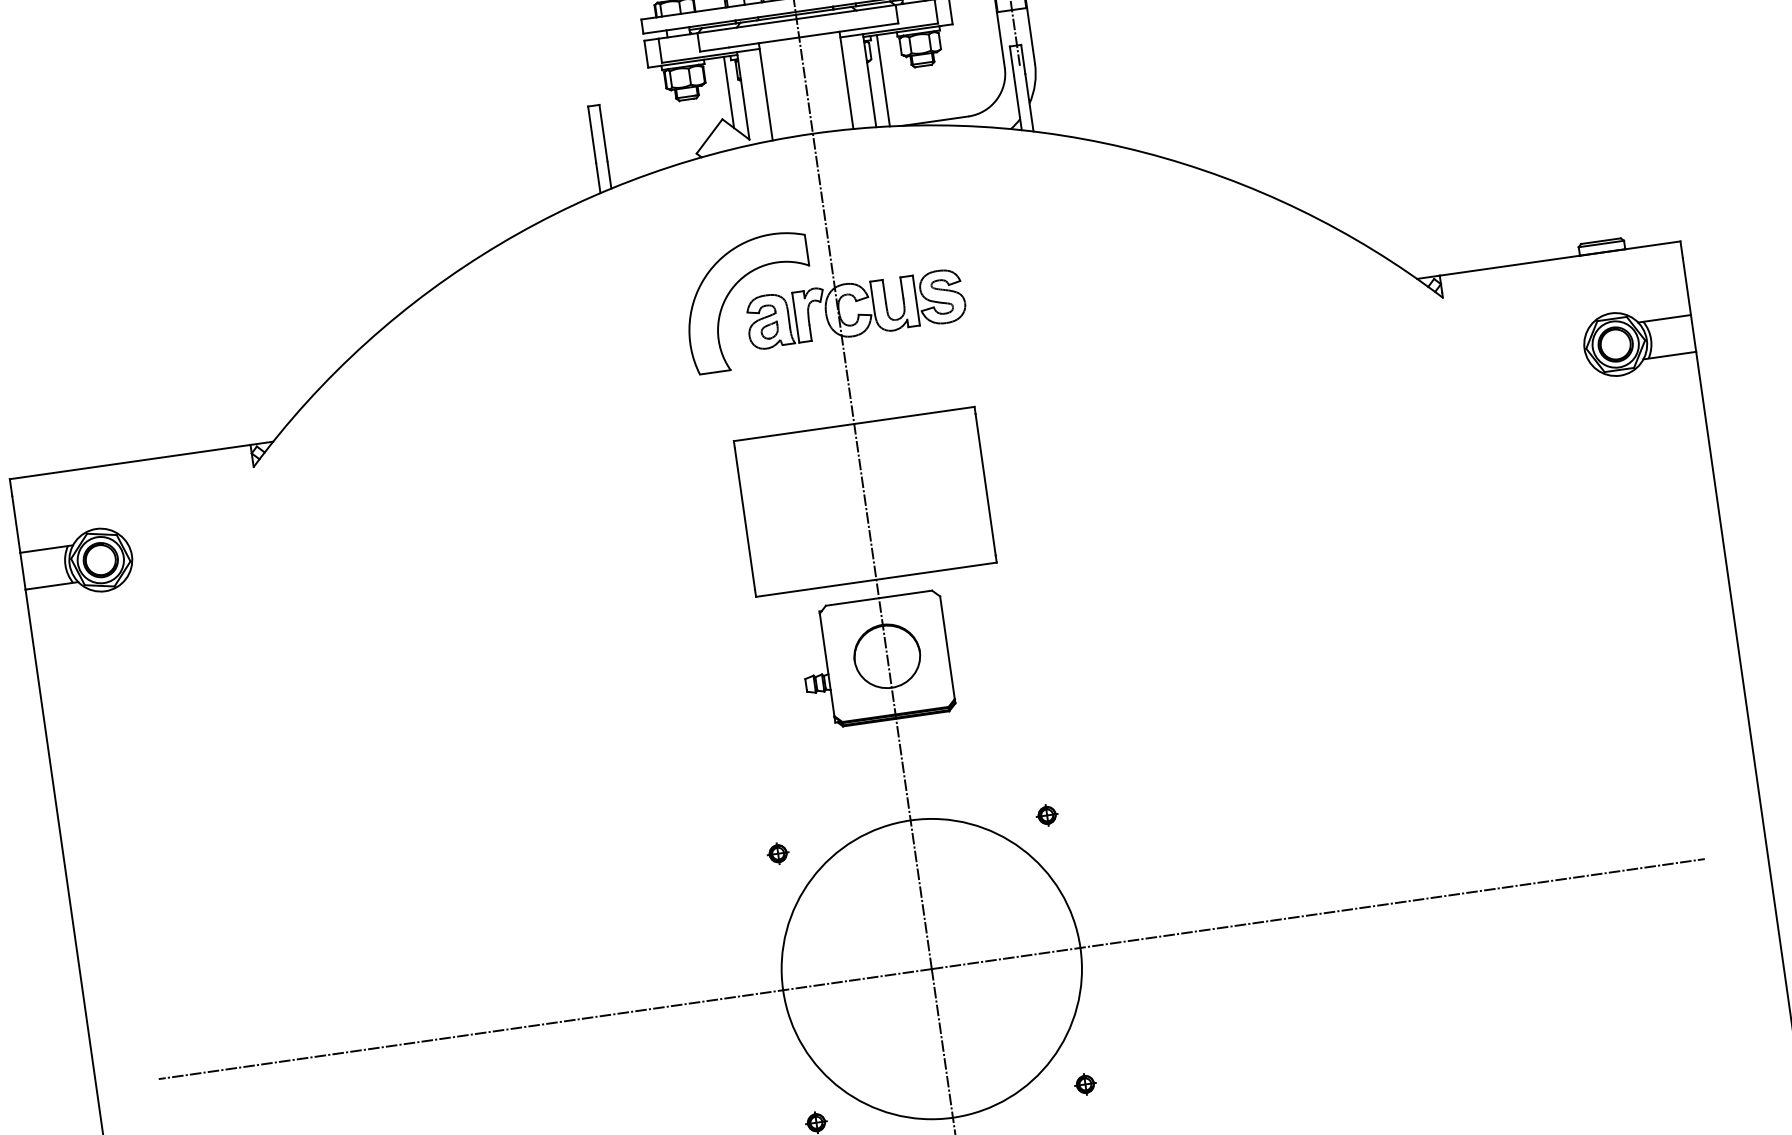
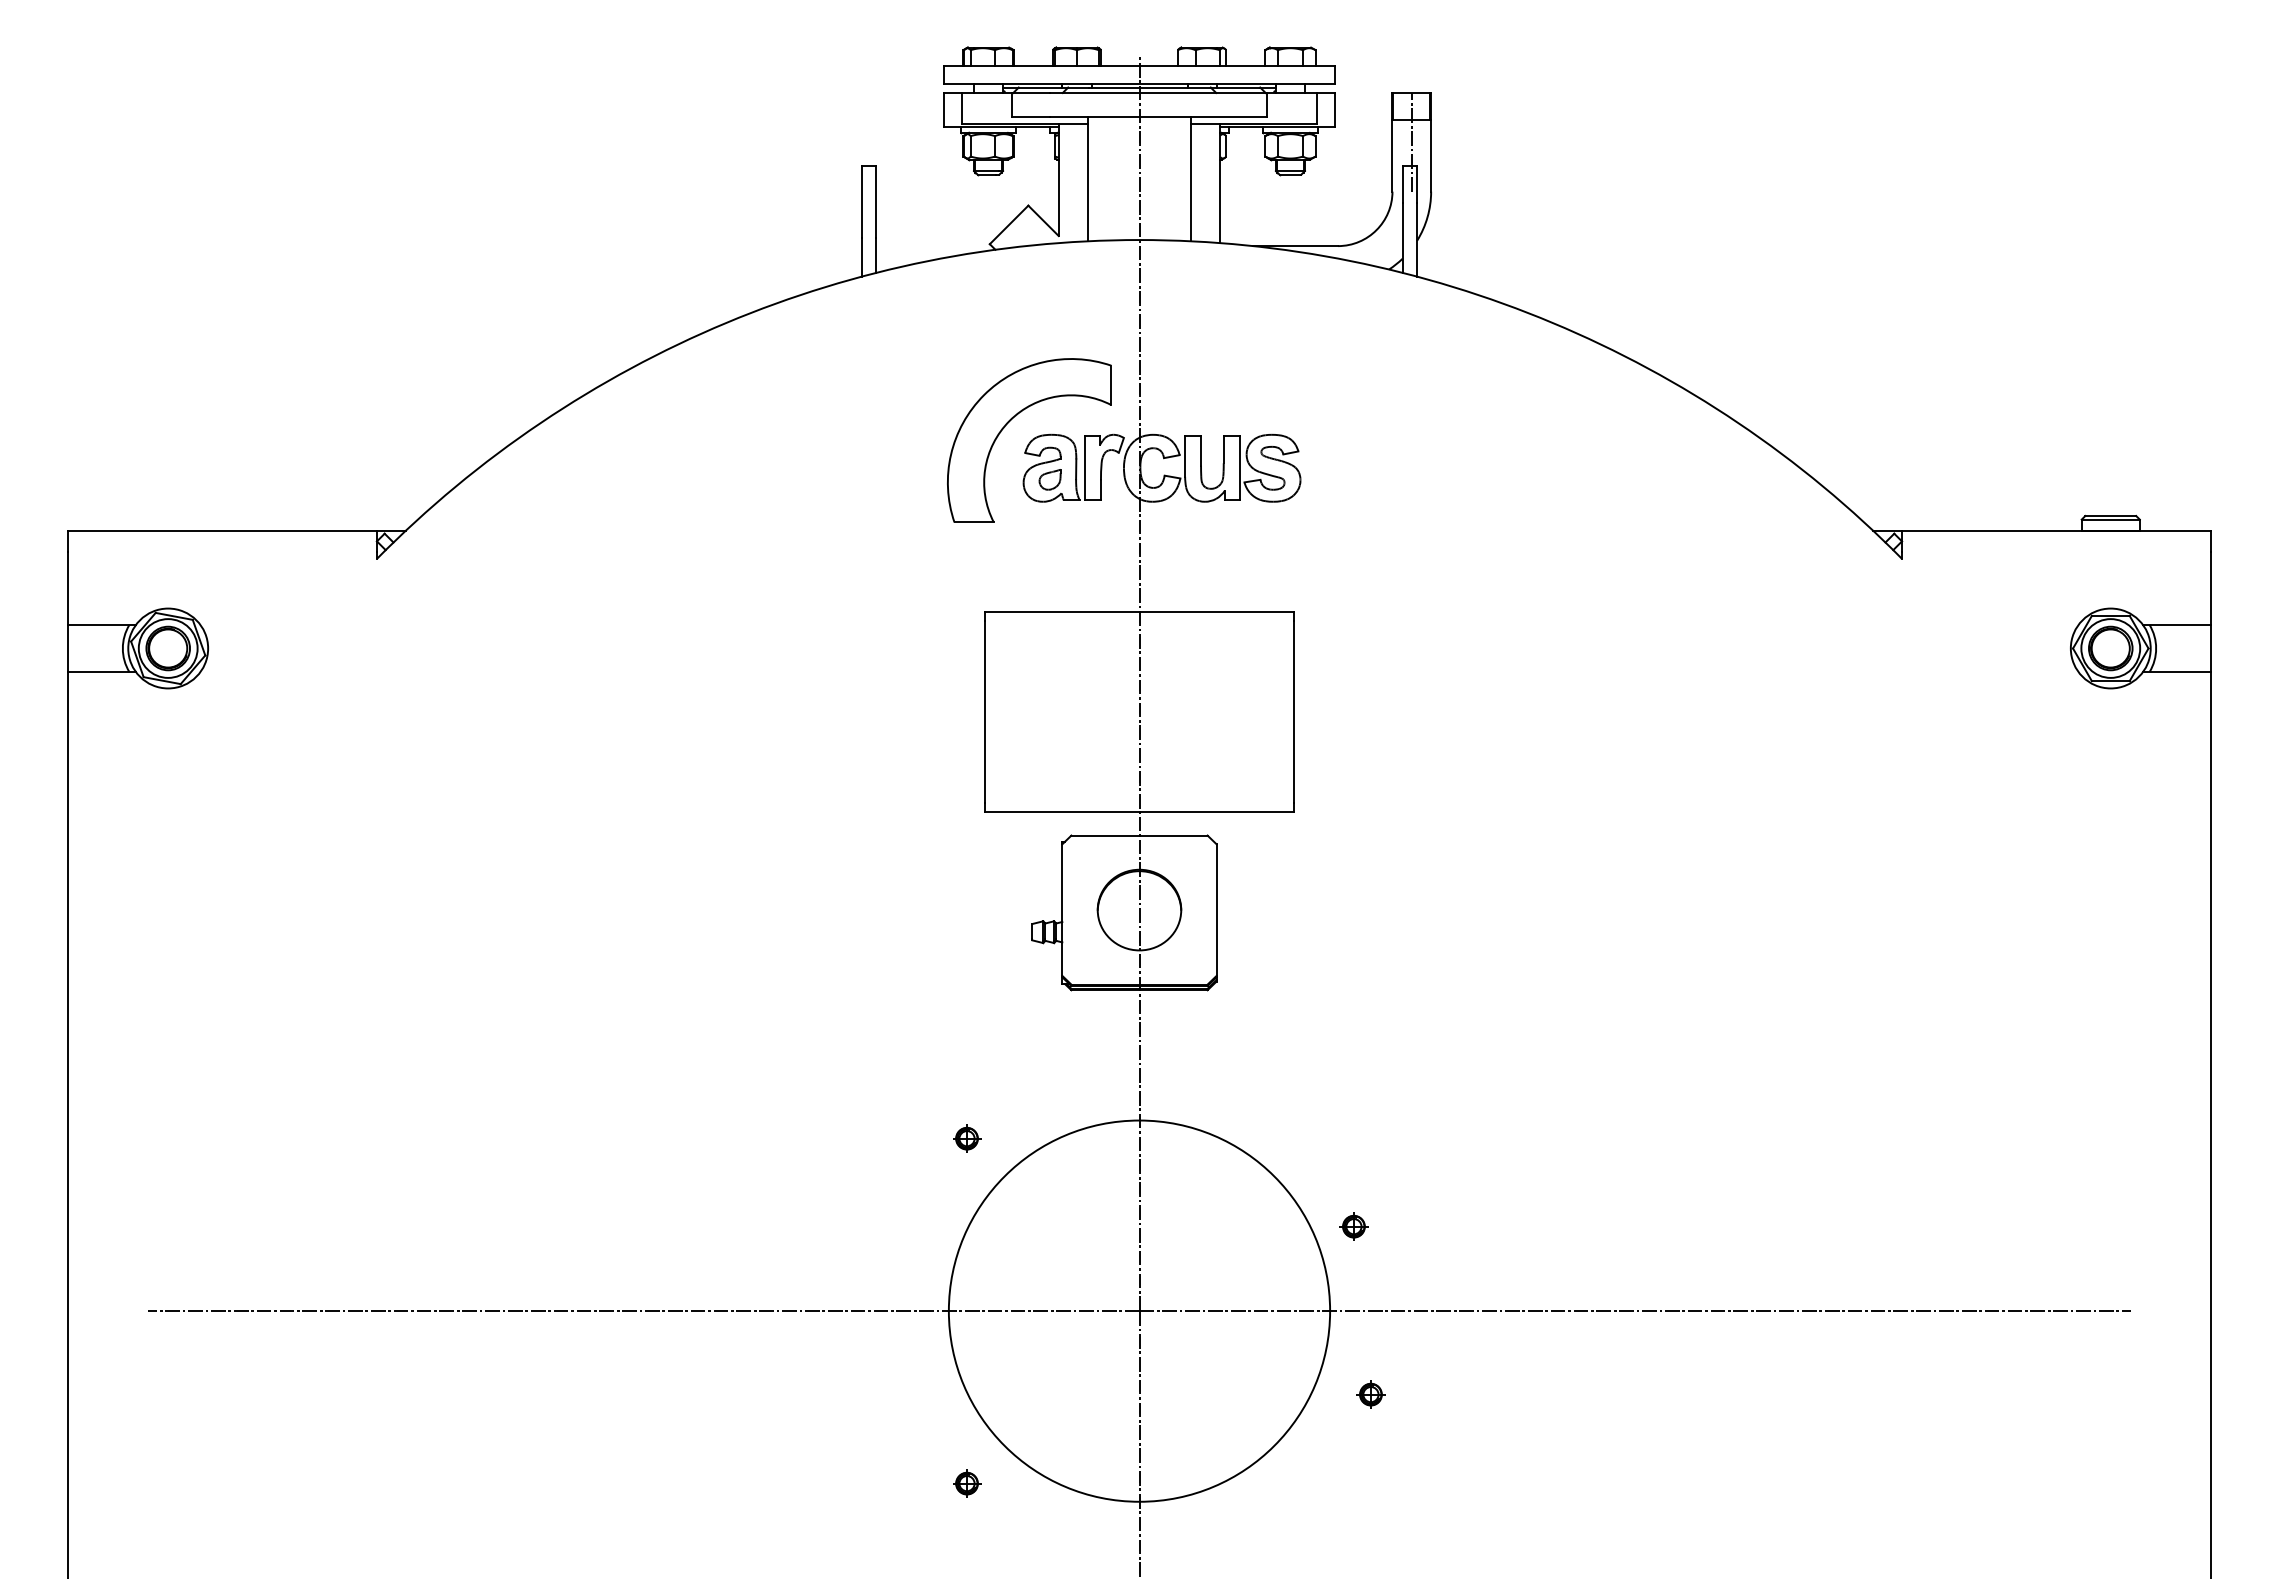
line: (883, 80) -> (1237, 185), removed
line: (729, 91) -> (1041, 172), removed
part: (1046, 815) -> (1353, 1226), moved
part: (1085, 1084) -> (1370, 1394), moved

